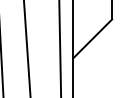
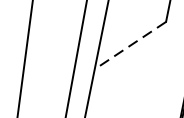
line: (92, 38) -> (130, 44), solid -> dashed

